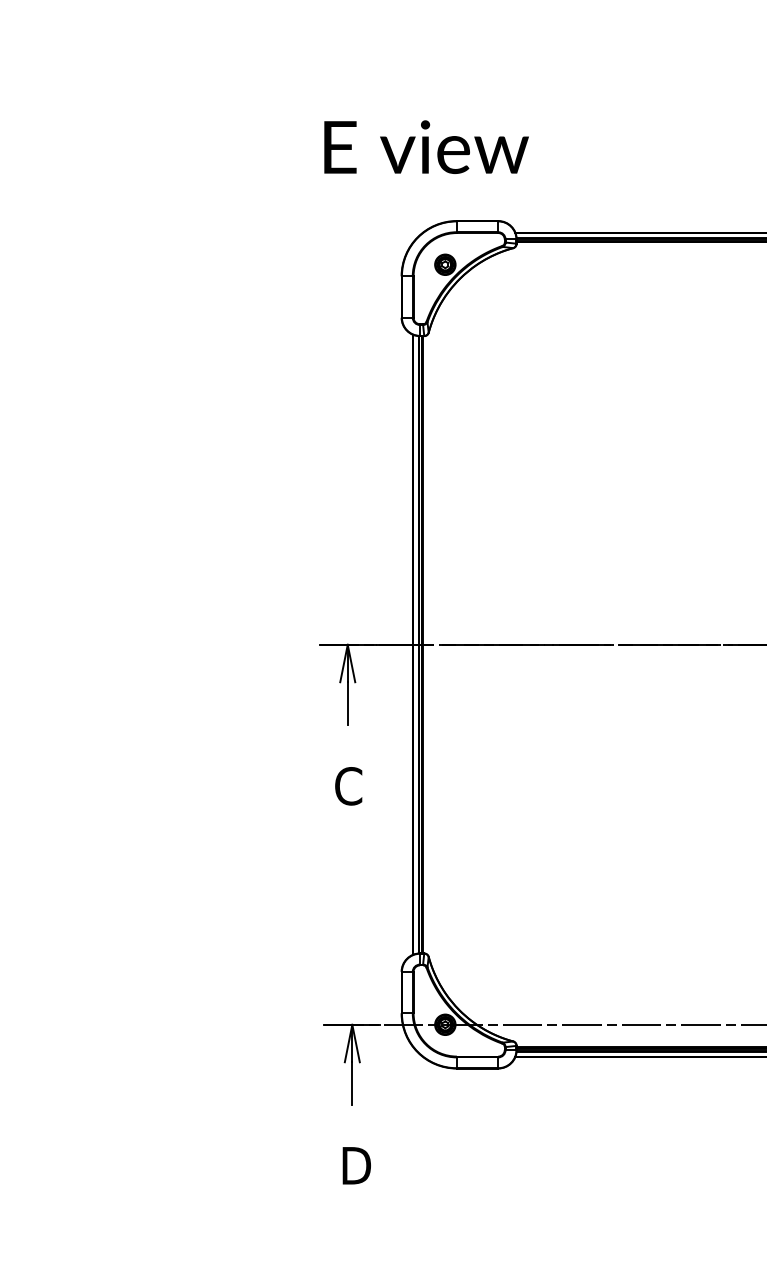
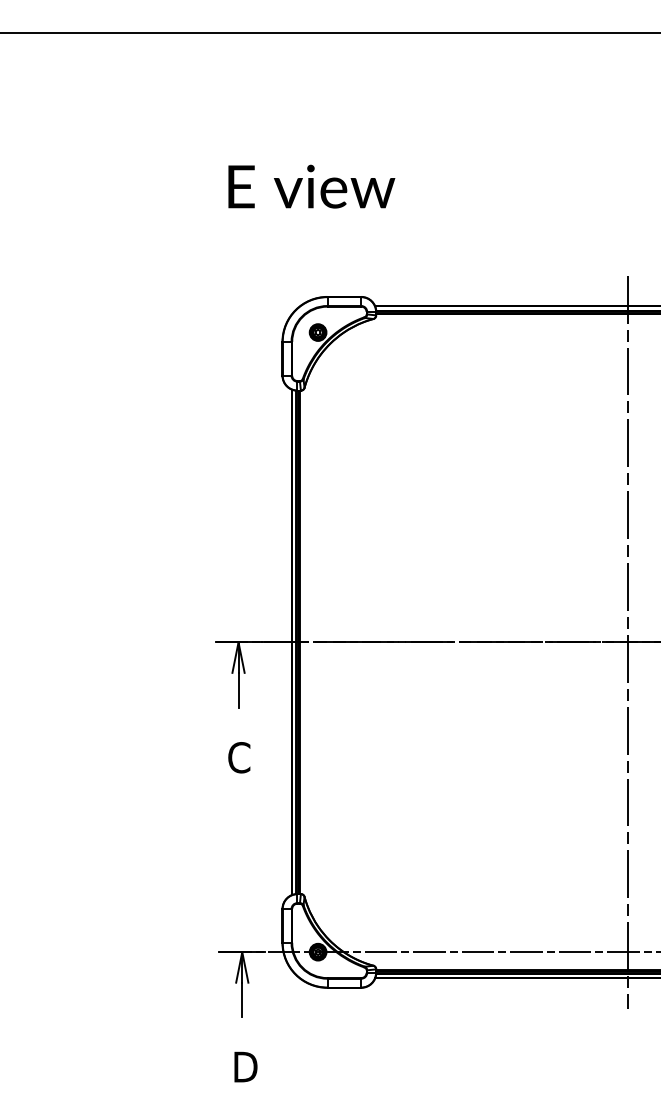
text: (426, 146) -> (311, 186), moved

